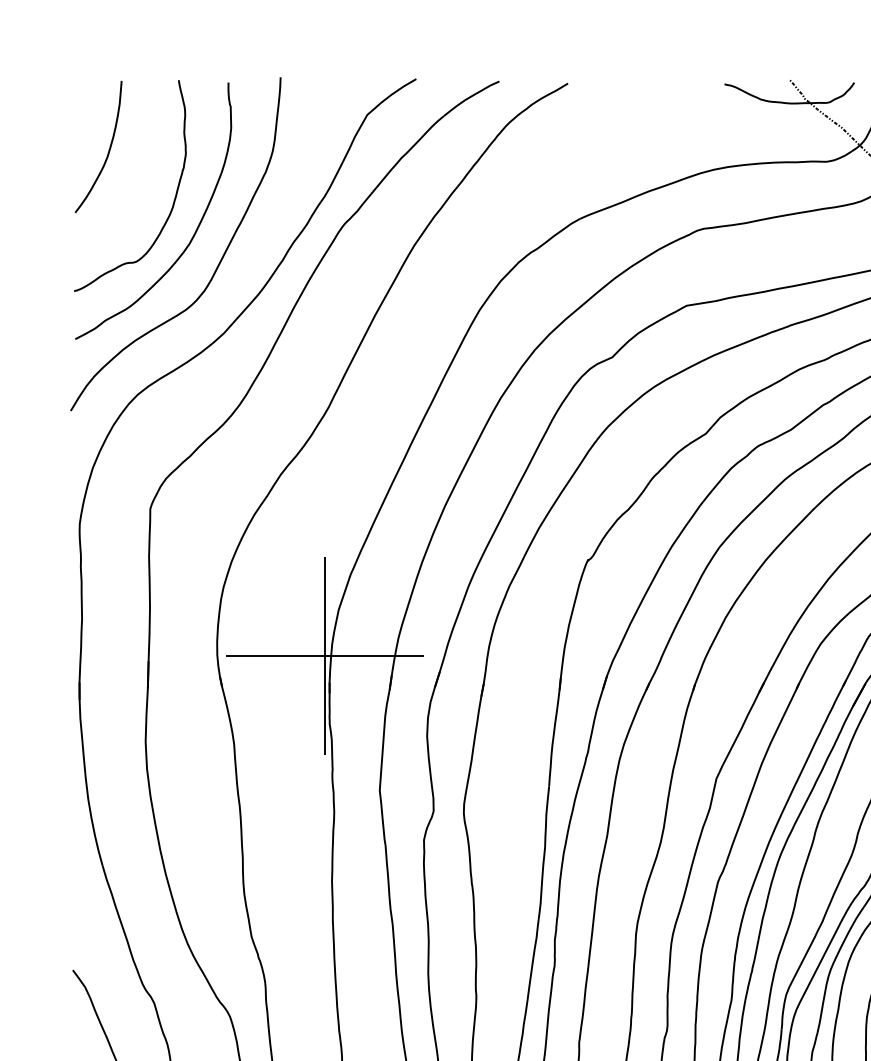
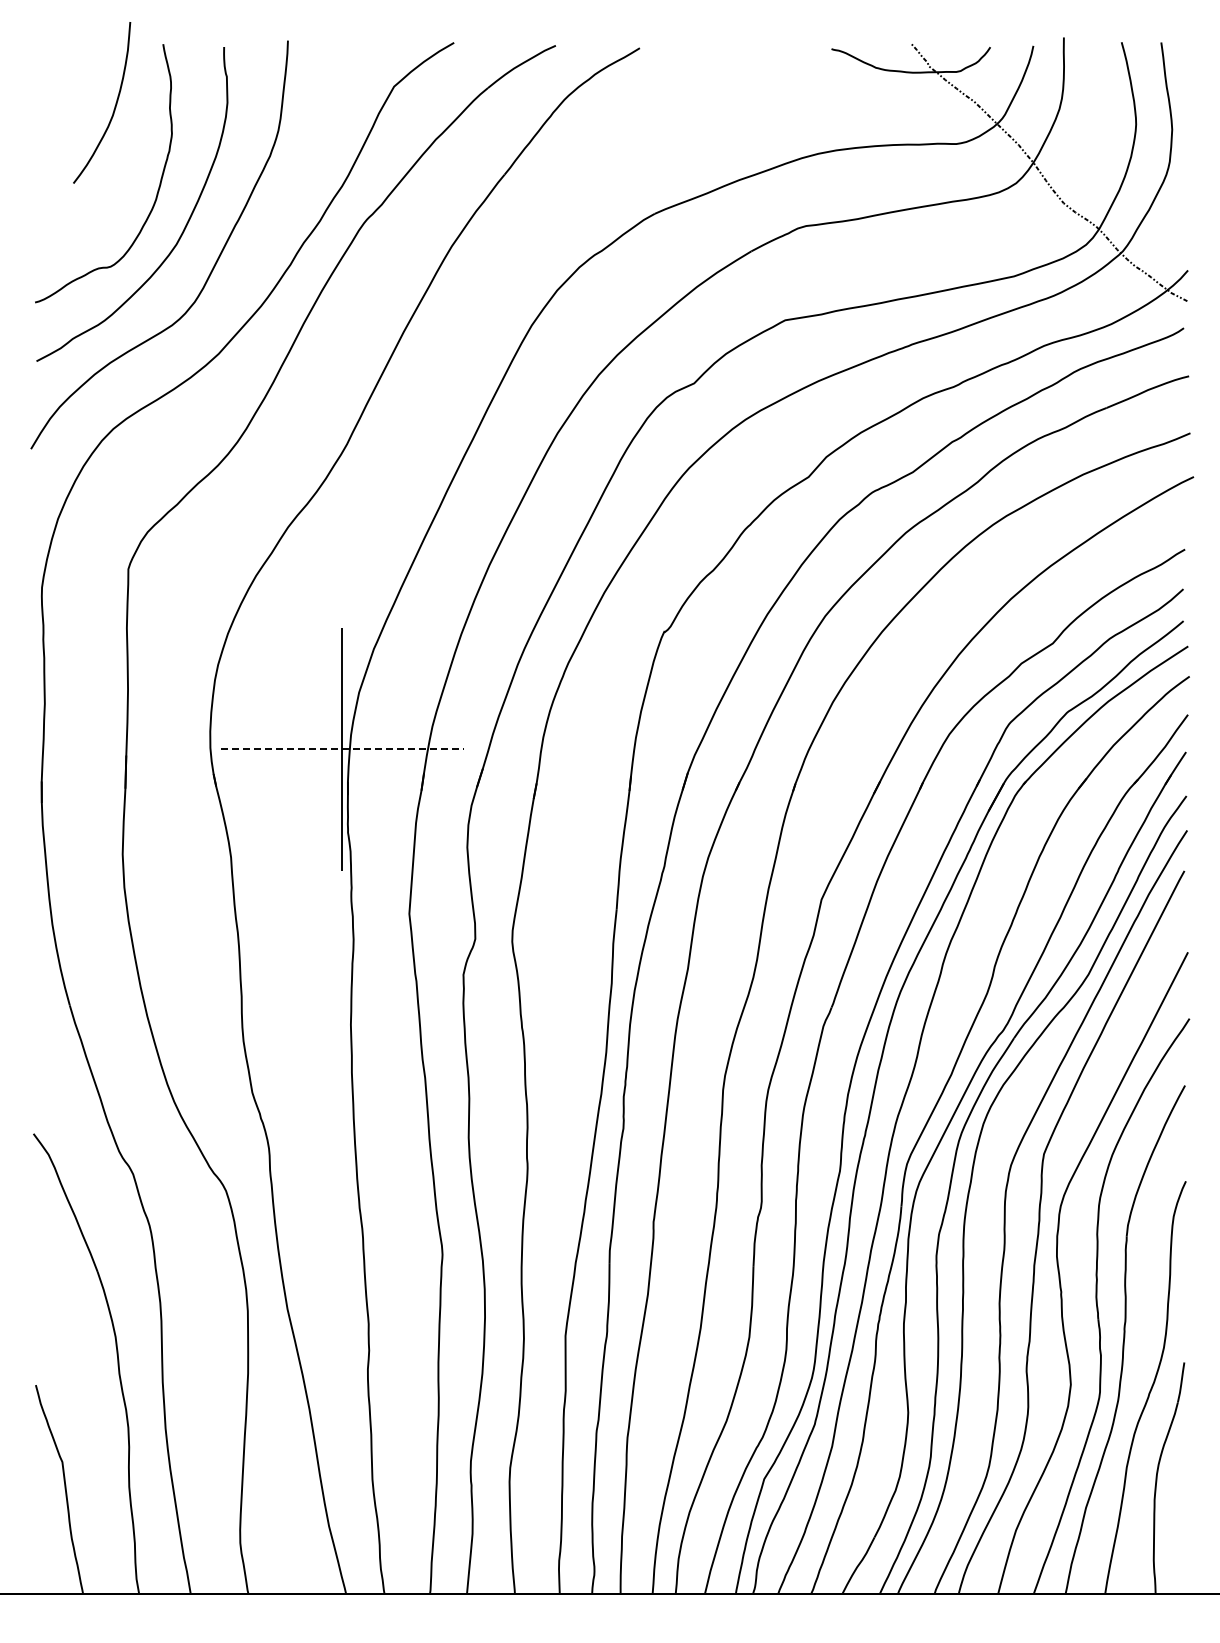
curve: (108, 149) -> (114, 106), moved
line: (325, 656) -> (342, 749), solid -> dashed

